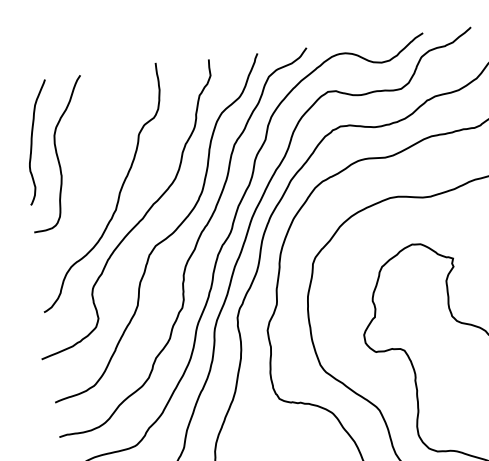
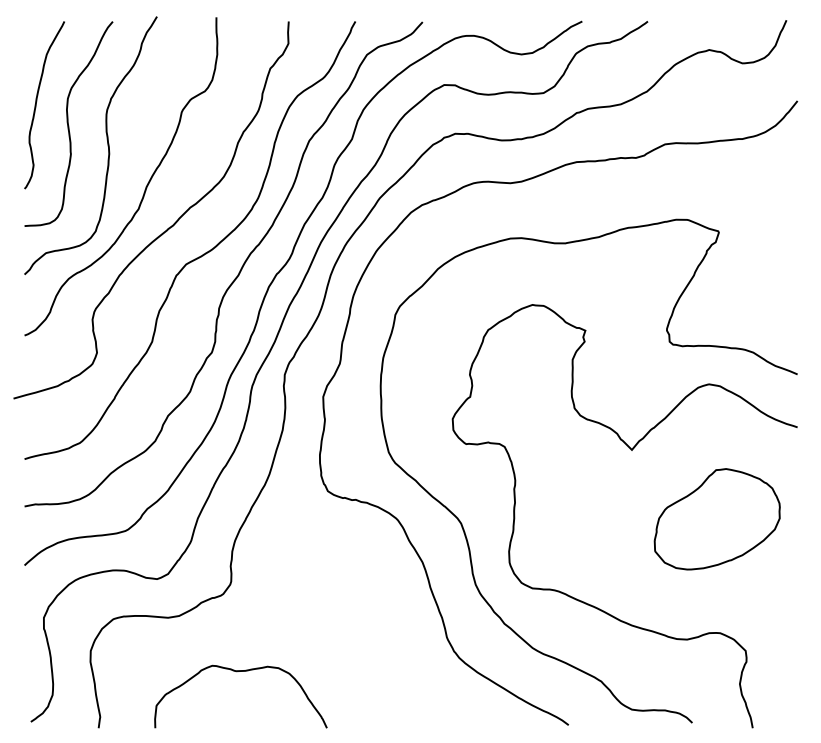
curve: (87, 166) -> (107, 145), added

